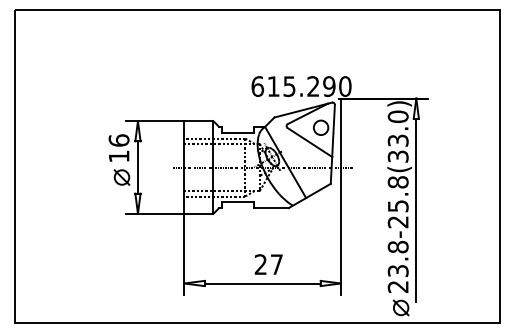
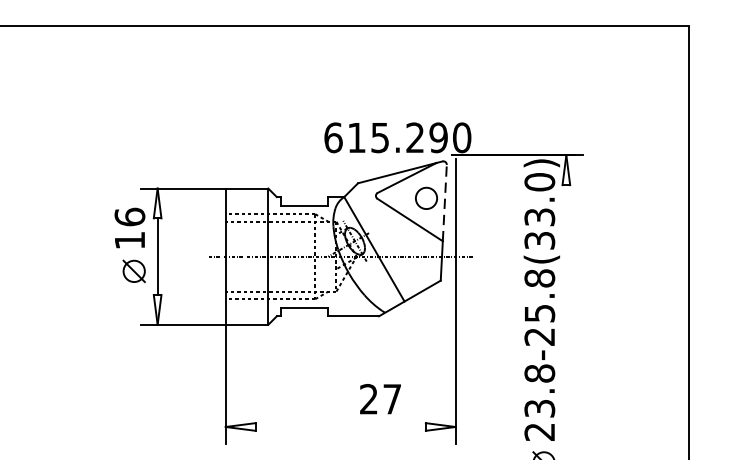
line: (333, 130) -> (444, 202), solid -> dashed
line: (416, 210) -> (566, 319), removed
text: (268, 264) -> (380, 399), moved
line: (262, 283) -> (340, 426), removed

